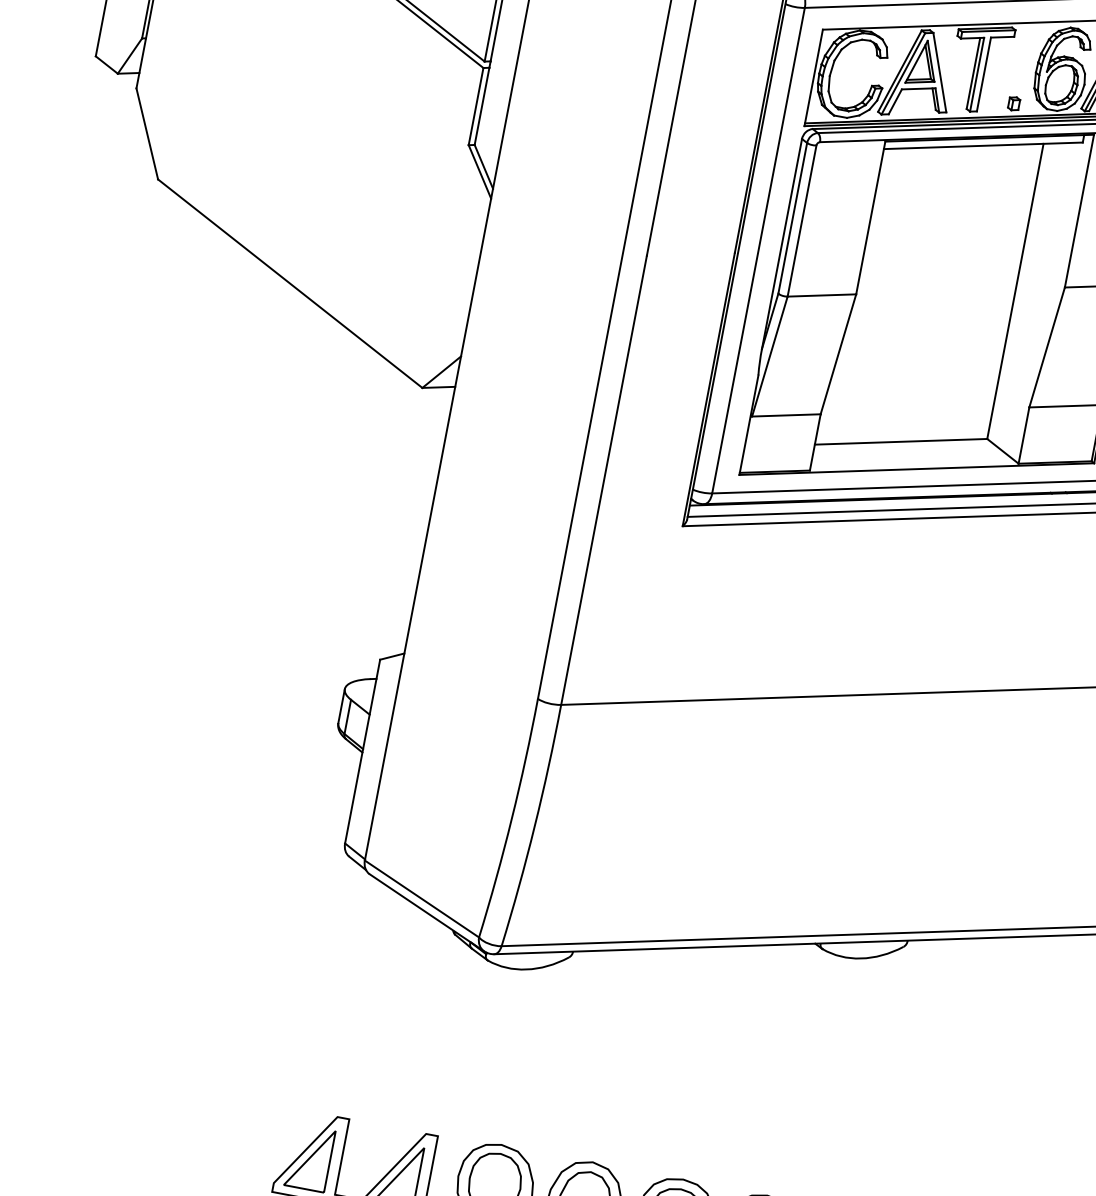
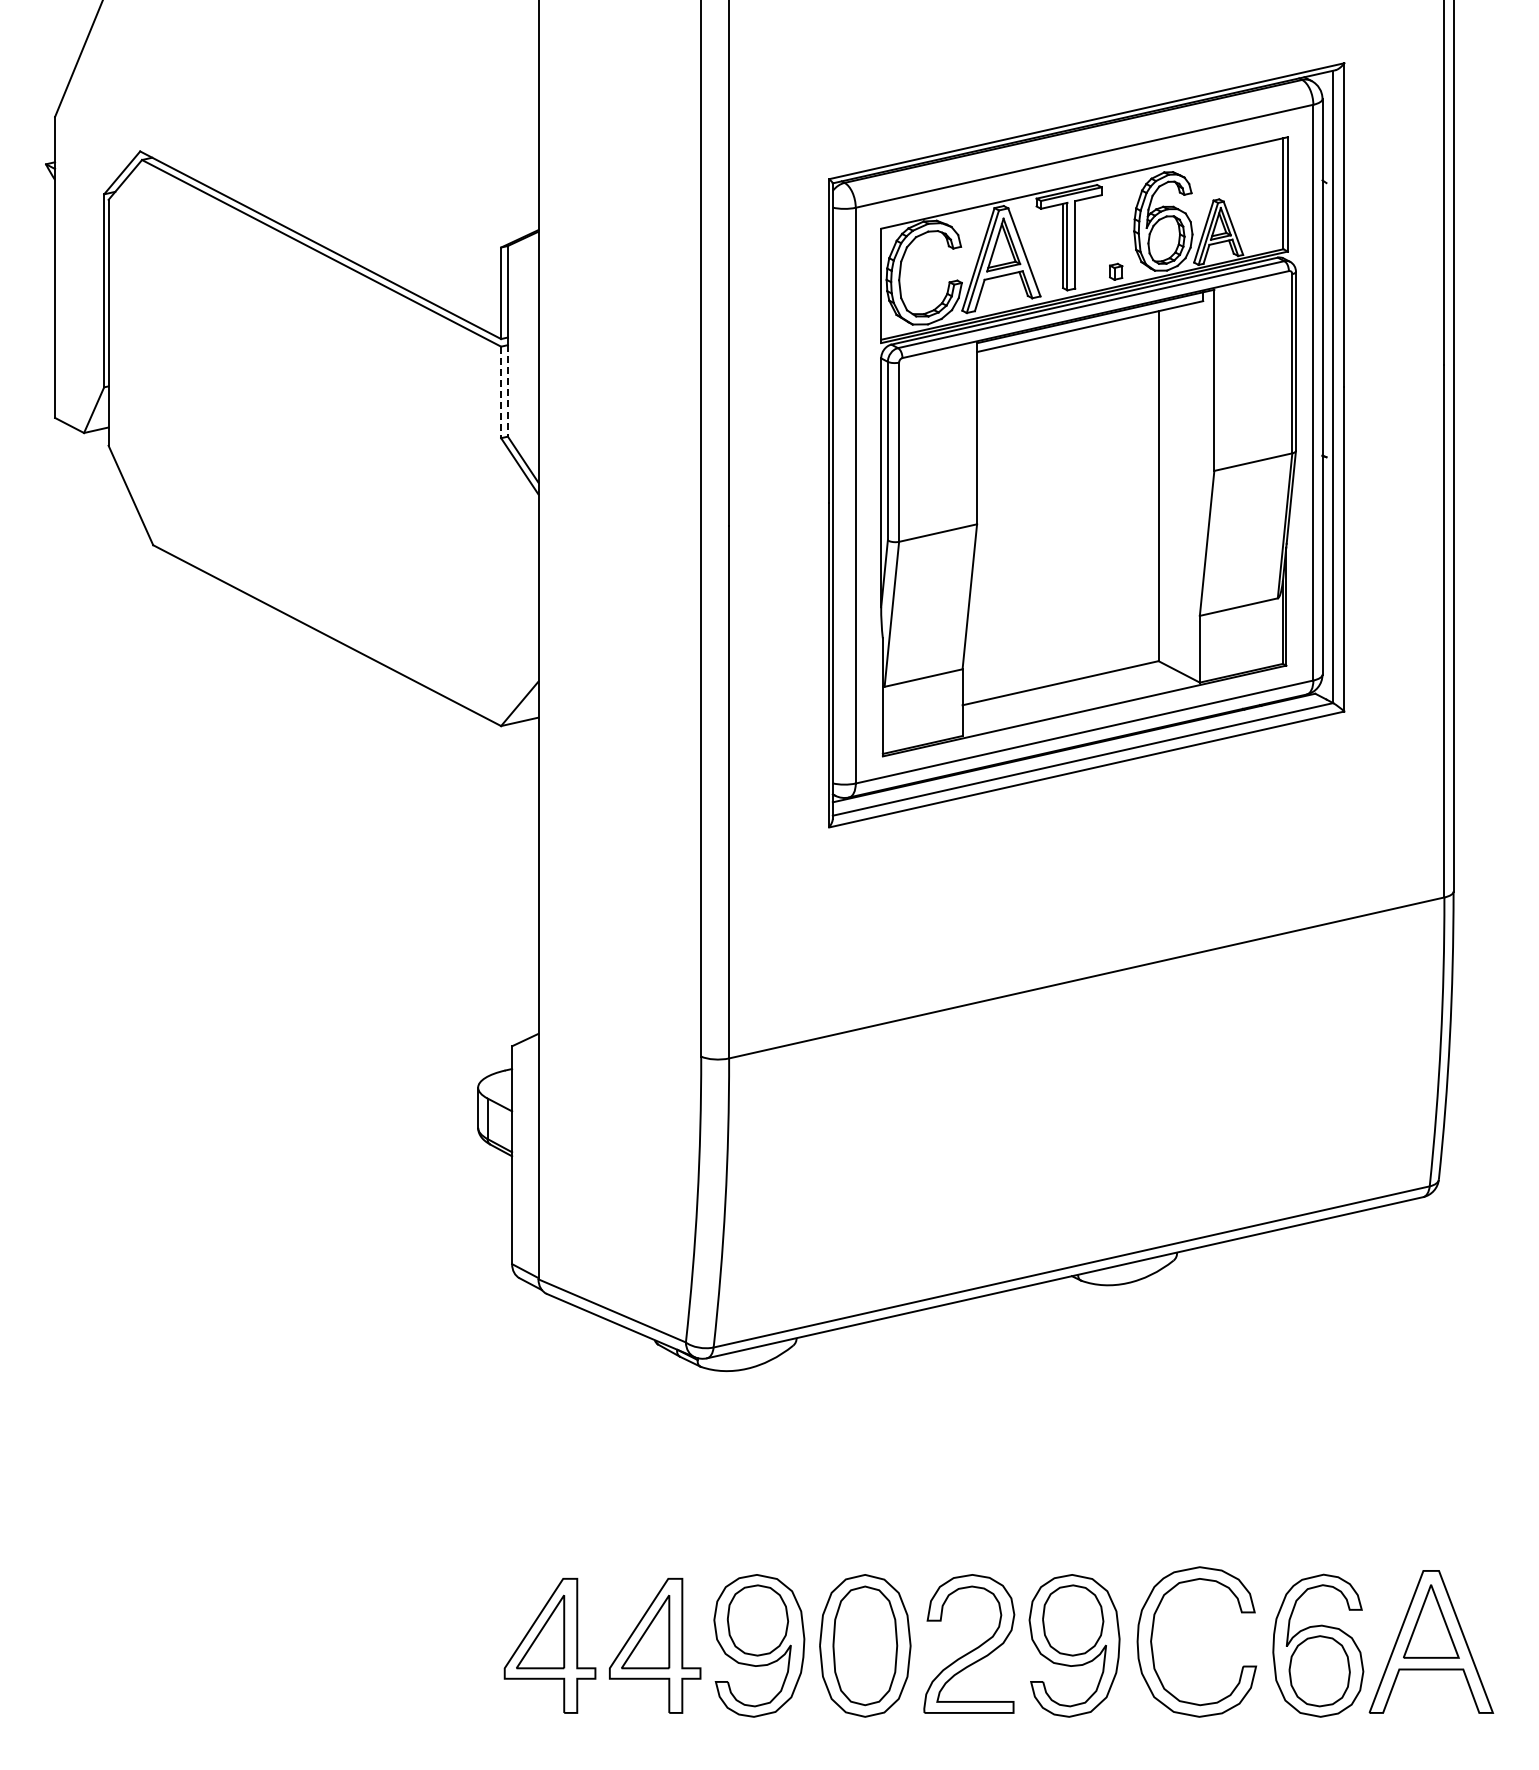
line: (481, 105) -> (507, 390), solid -> dashed
line: (476, 106) -> (501, 392), solid -> dashed

